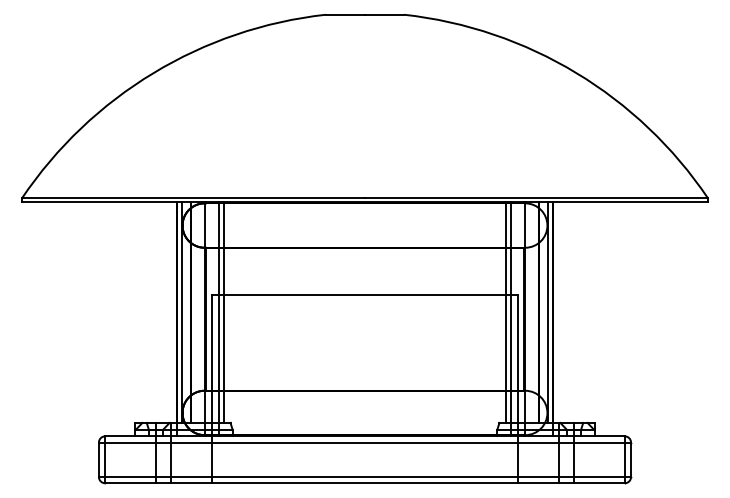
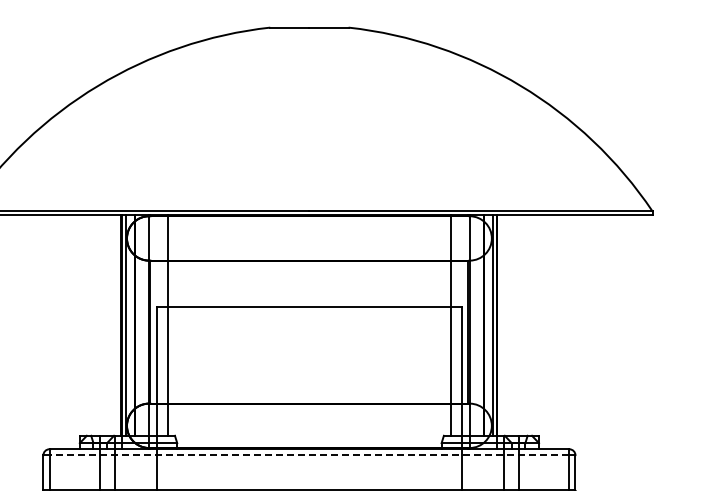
line: (219, 319) -> (163, 332), removed
line: (510, 319) -> (454, 332), removed
line: (365, 442) -> (309, 455), solid -> dashed

